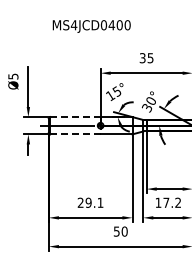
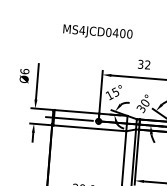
text: (150, 58) -> (147, 65), 35 -> 32
text: (13, 76) -> (24, 71), Ø5 -> Ø6
line: (74, 117) -> (76, 112), dashed -> solid
line: (75, 134) -> (75, 127), dashed -> solid

